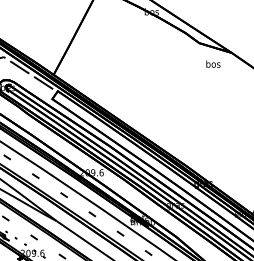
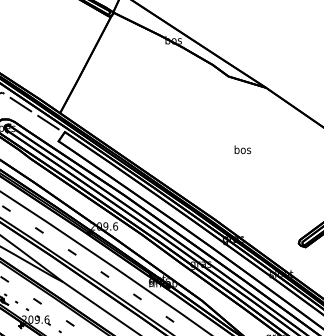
text: (213, 63) -> (242, 149), moved

